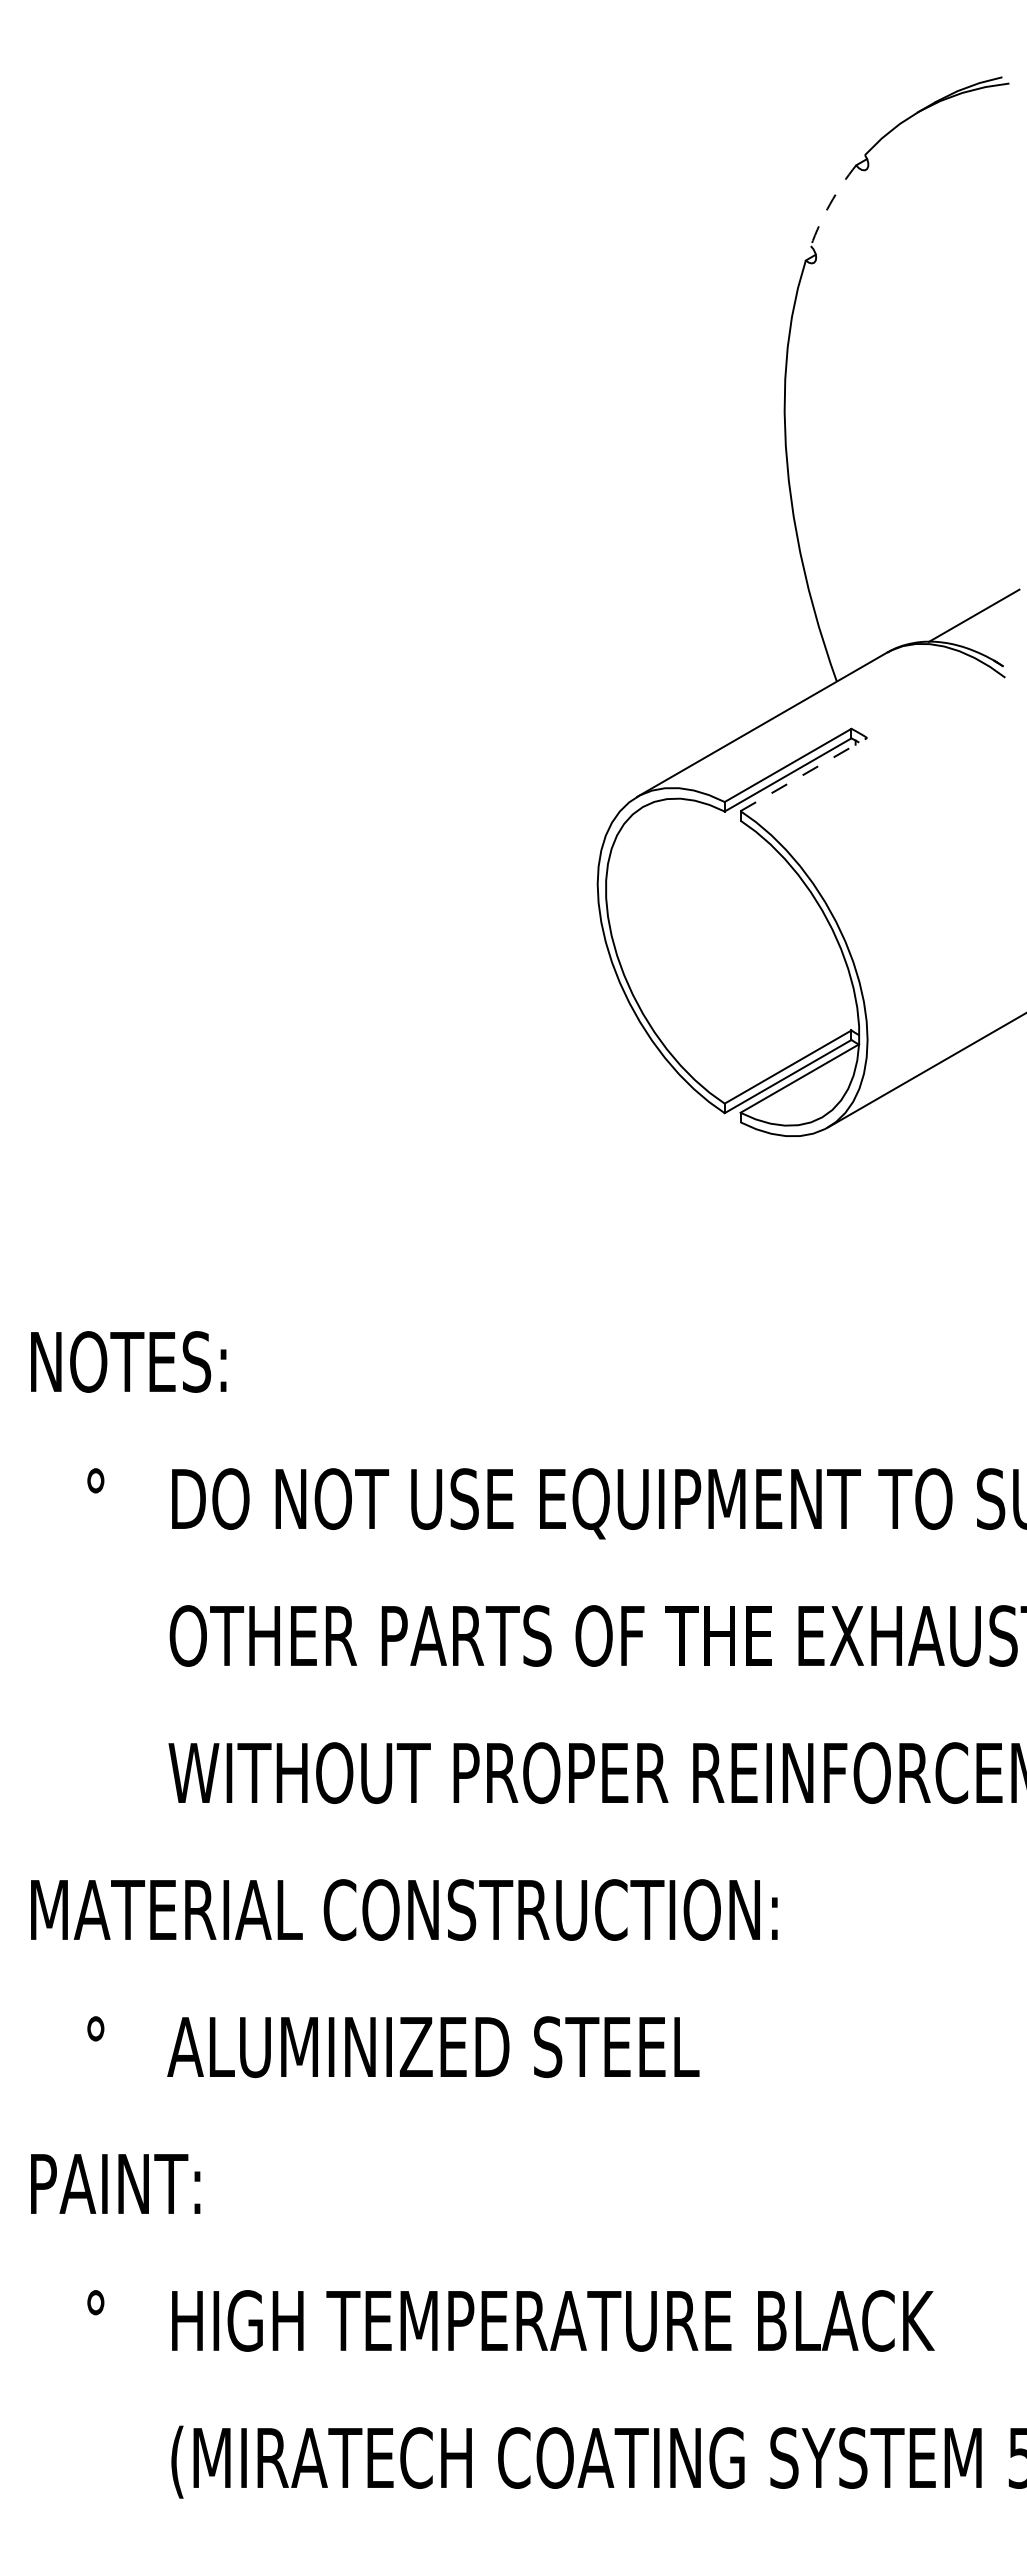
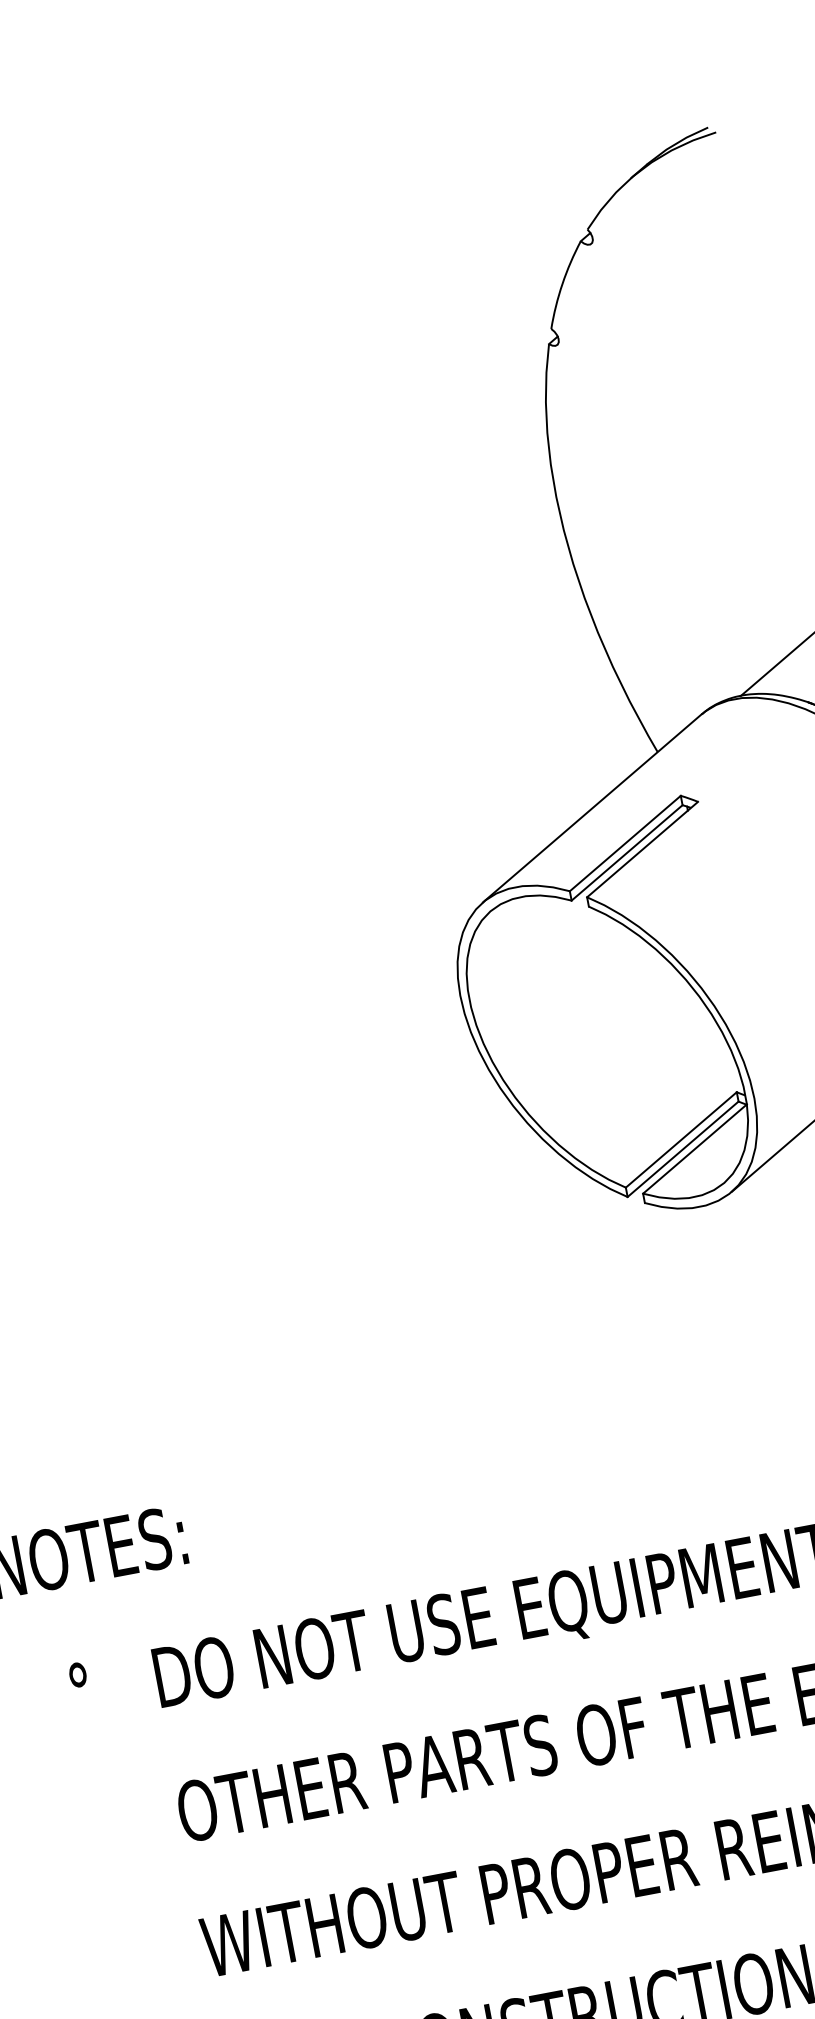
arc: (830, 203) -> (562, 283), dashed -> solid
line: (804, 774) -> (643, 849), dashed -> solid

